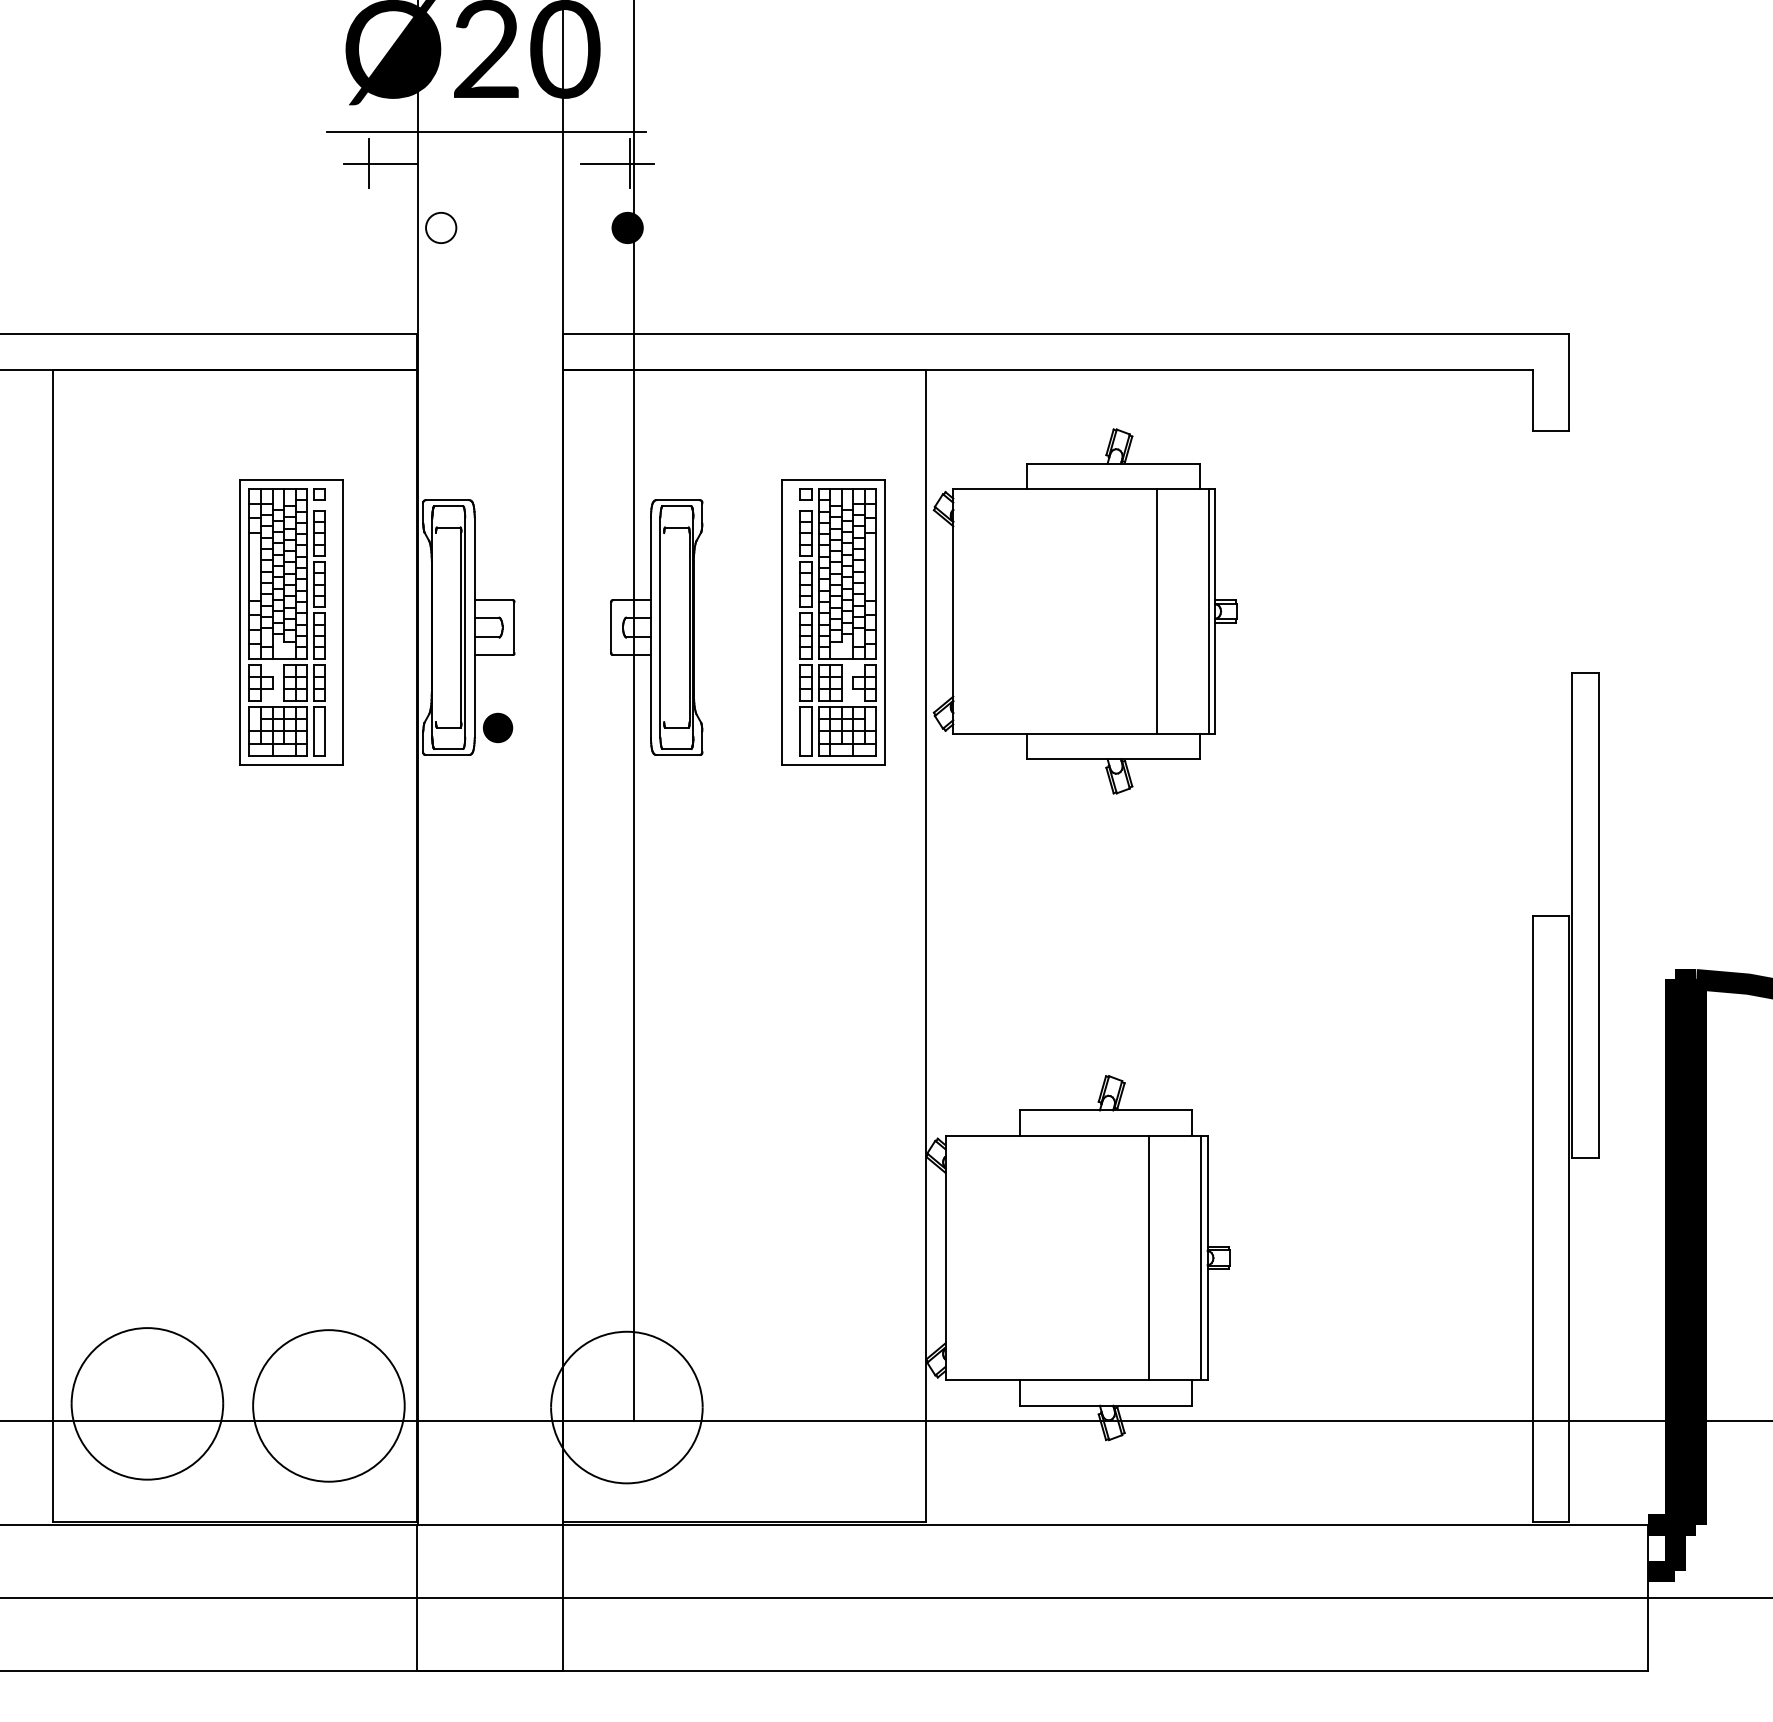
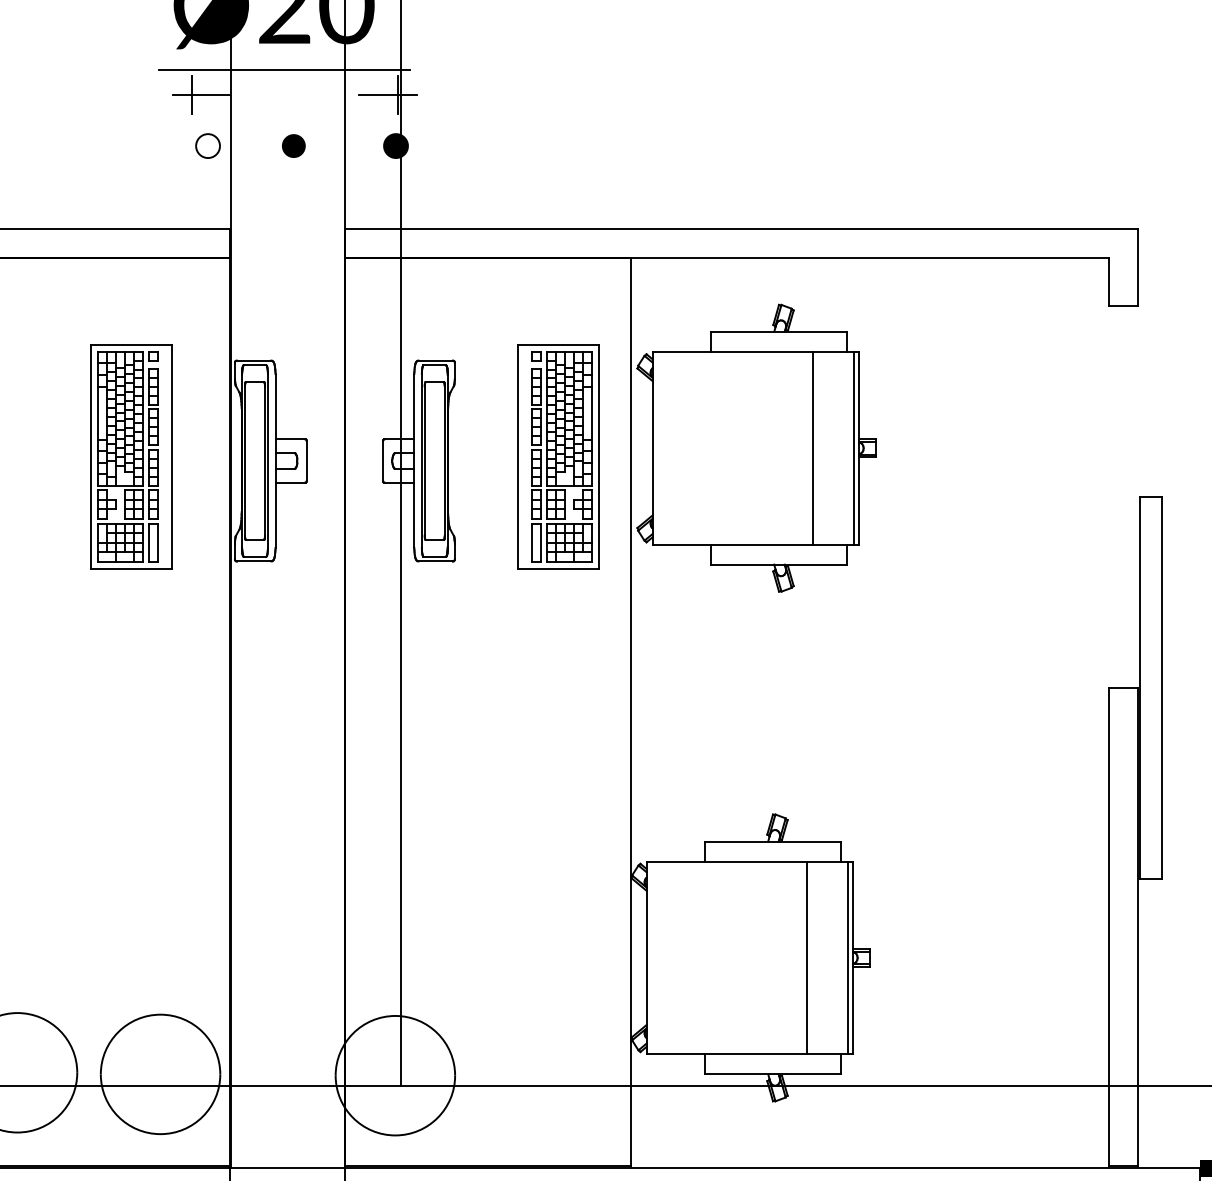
part: (441, 227) -> (208, 145), moved
line: (436, 627) -> (245, 460), added
line: (664, 627) -> (425, 460), added
part: (498, 727) -> (294, 145), moved

